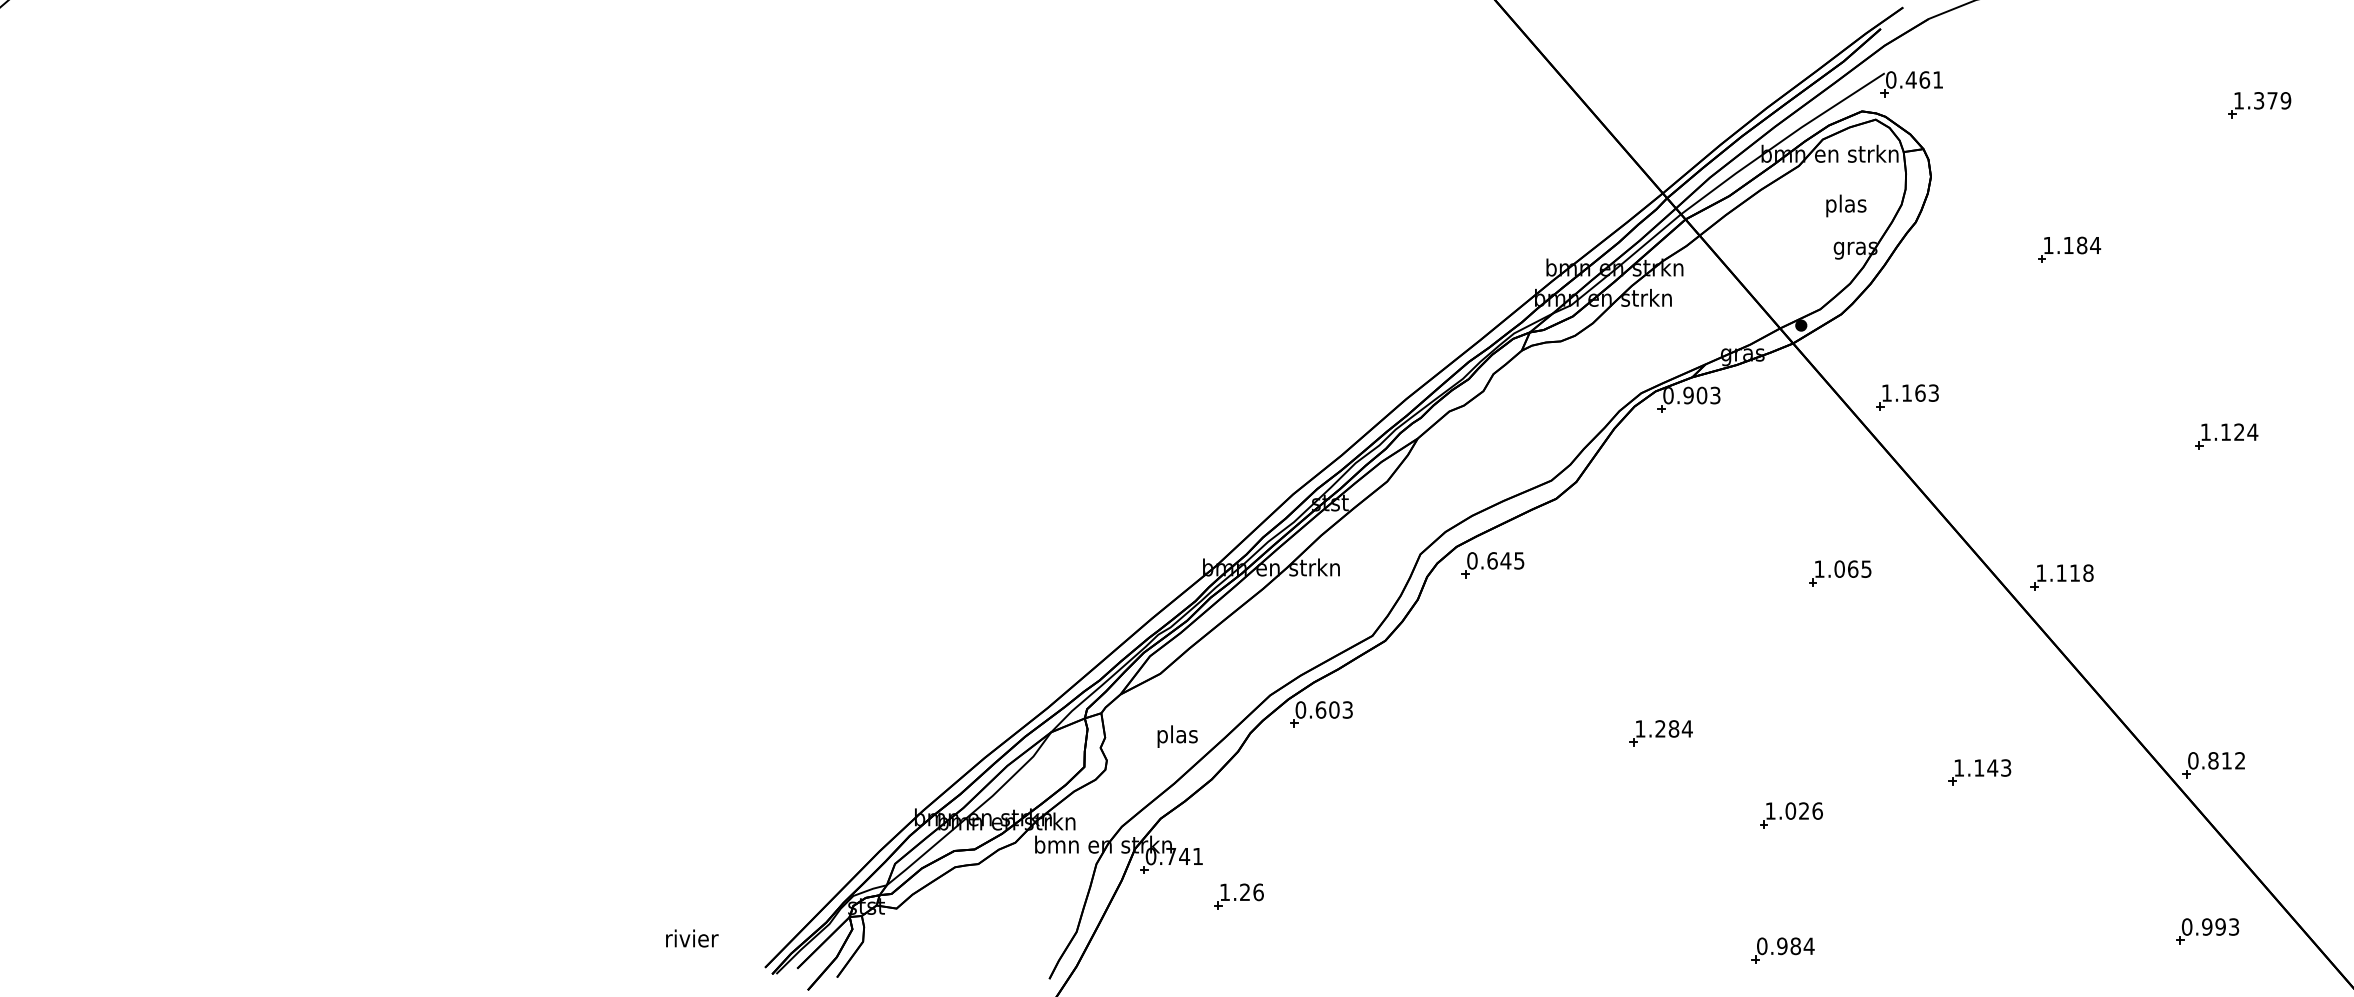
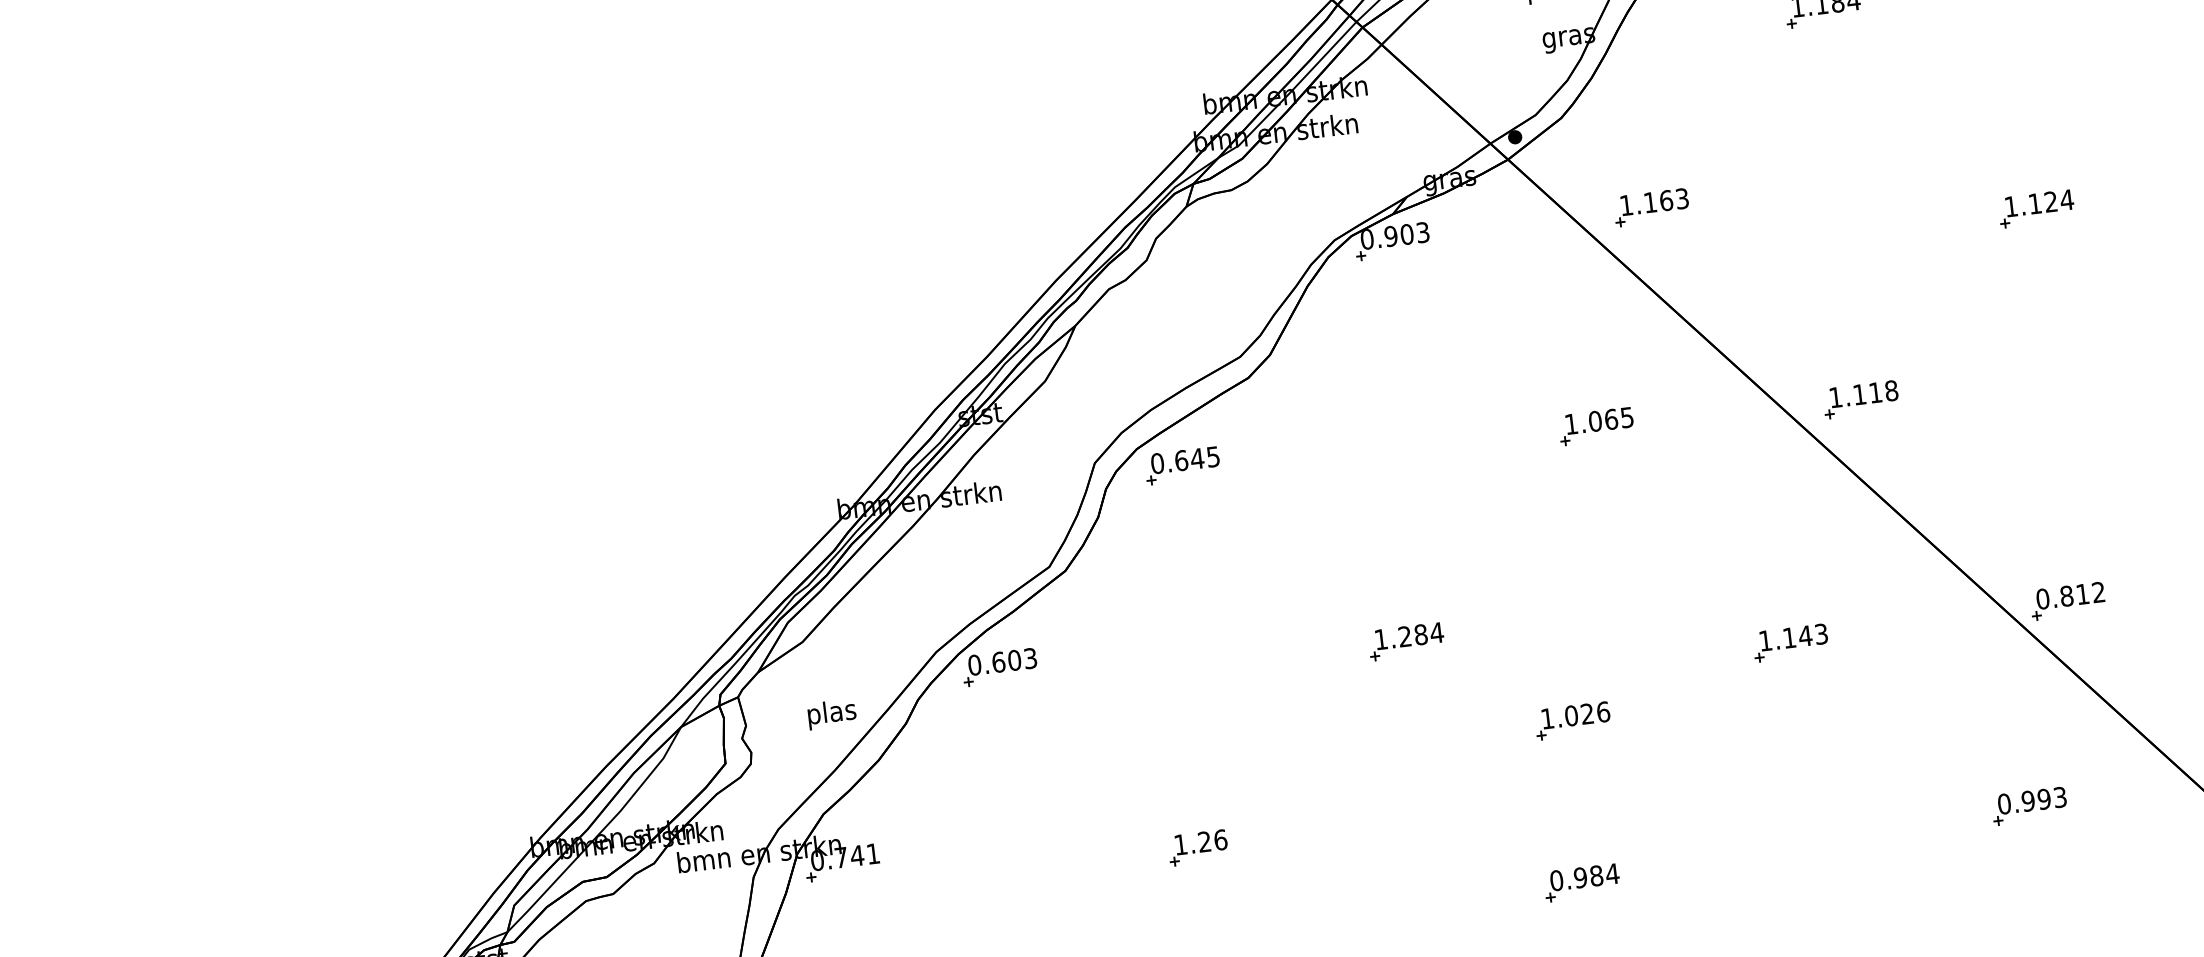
part: (1238, 896) -> (1197, 847), moved
part: (2207, 931) -> (2029, 806), moved

